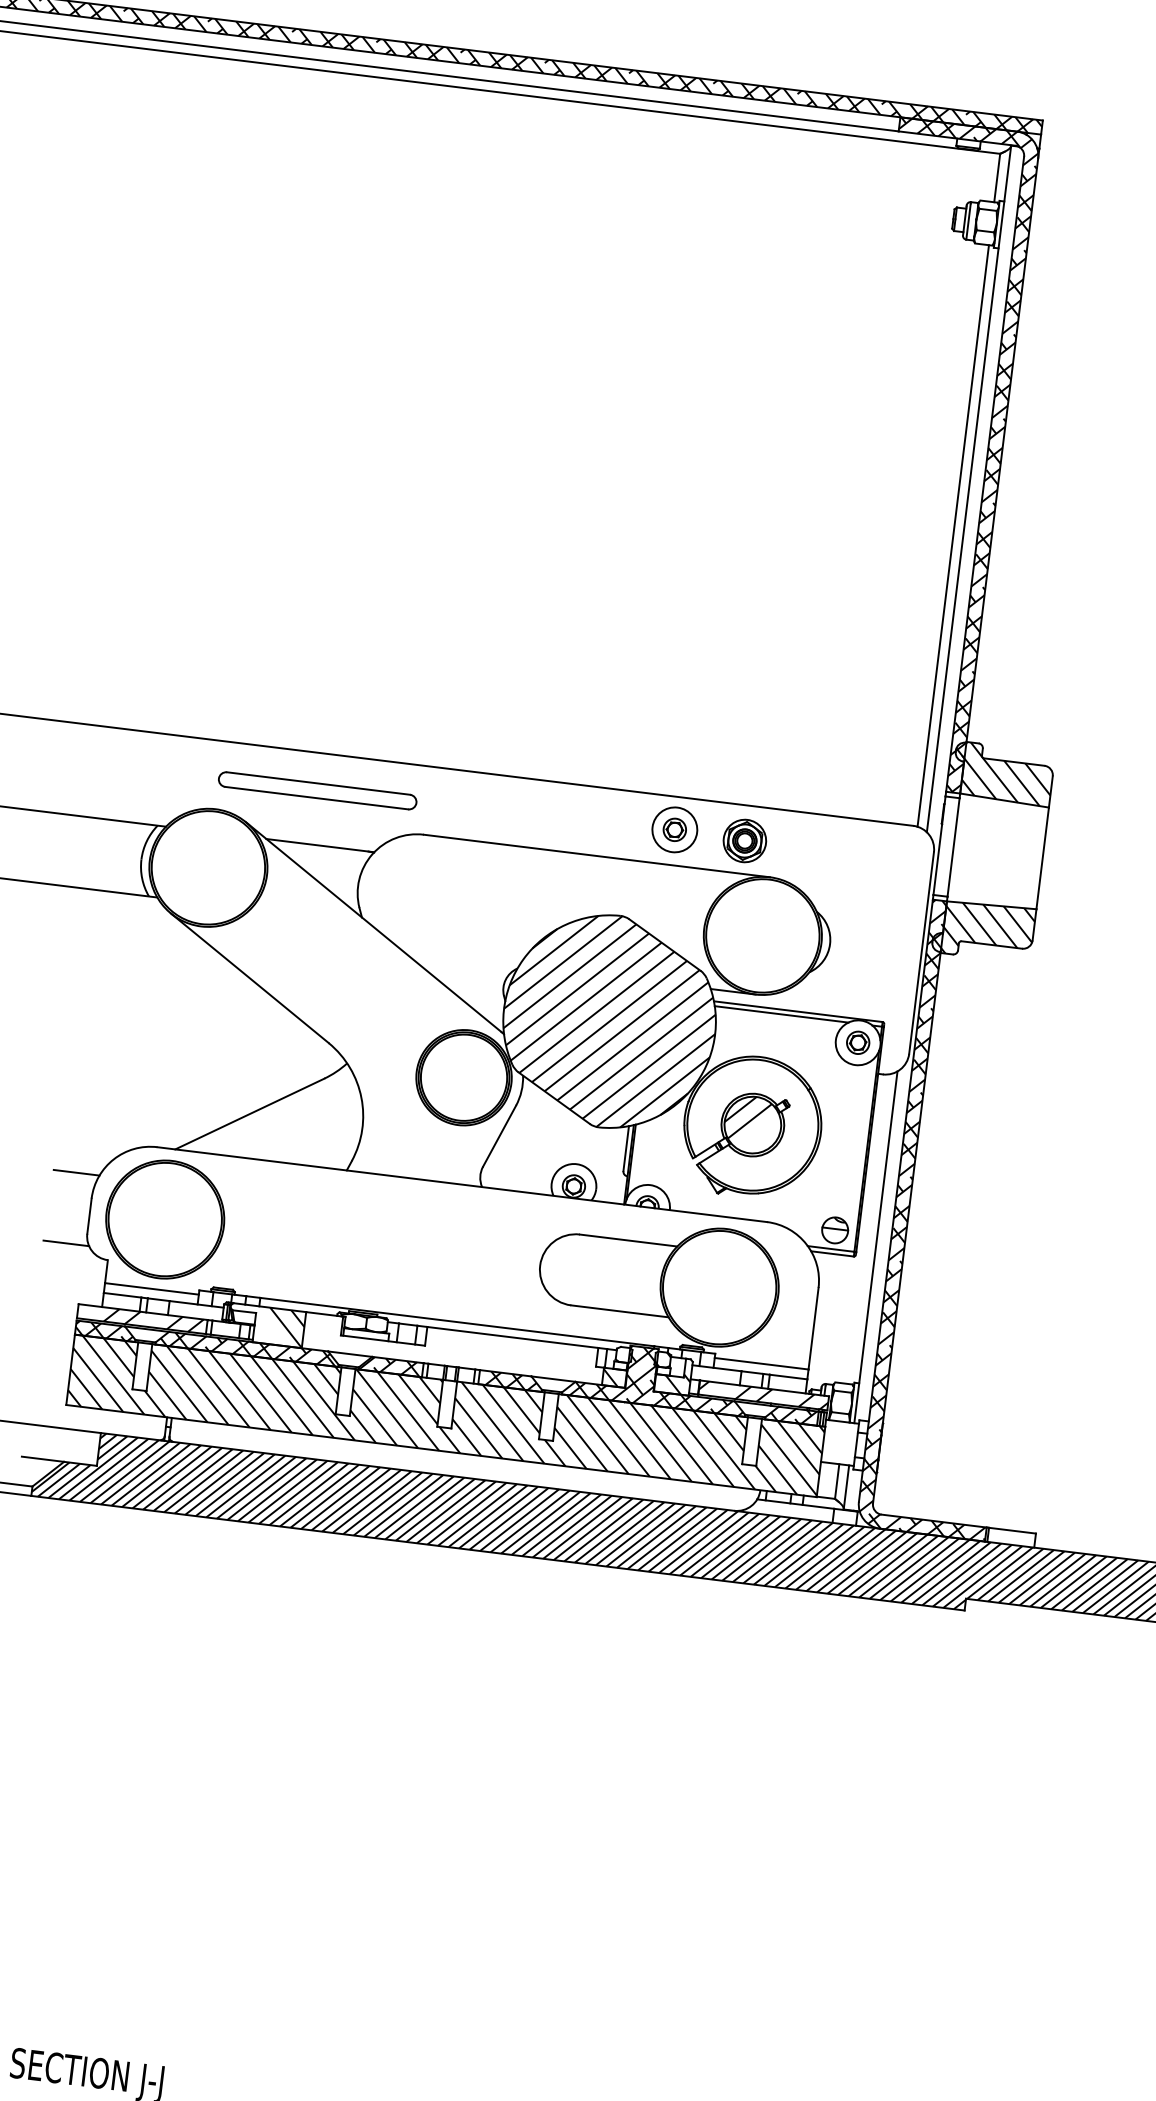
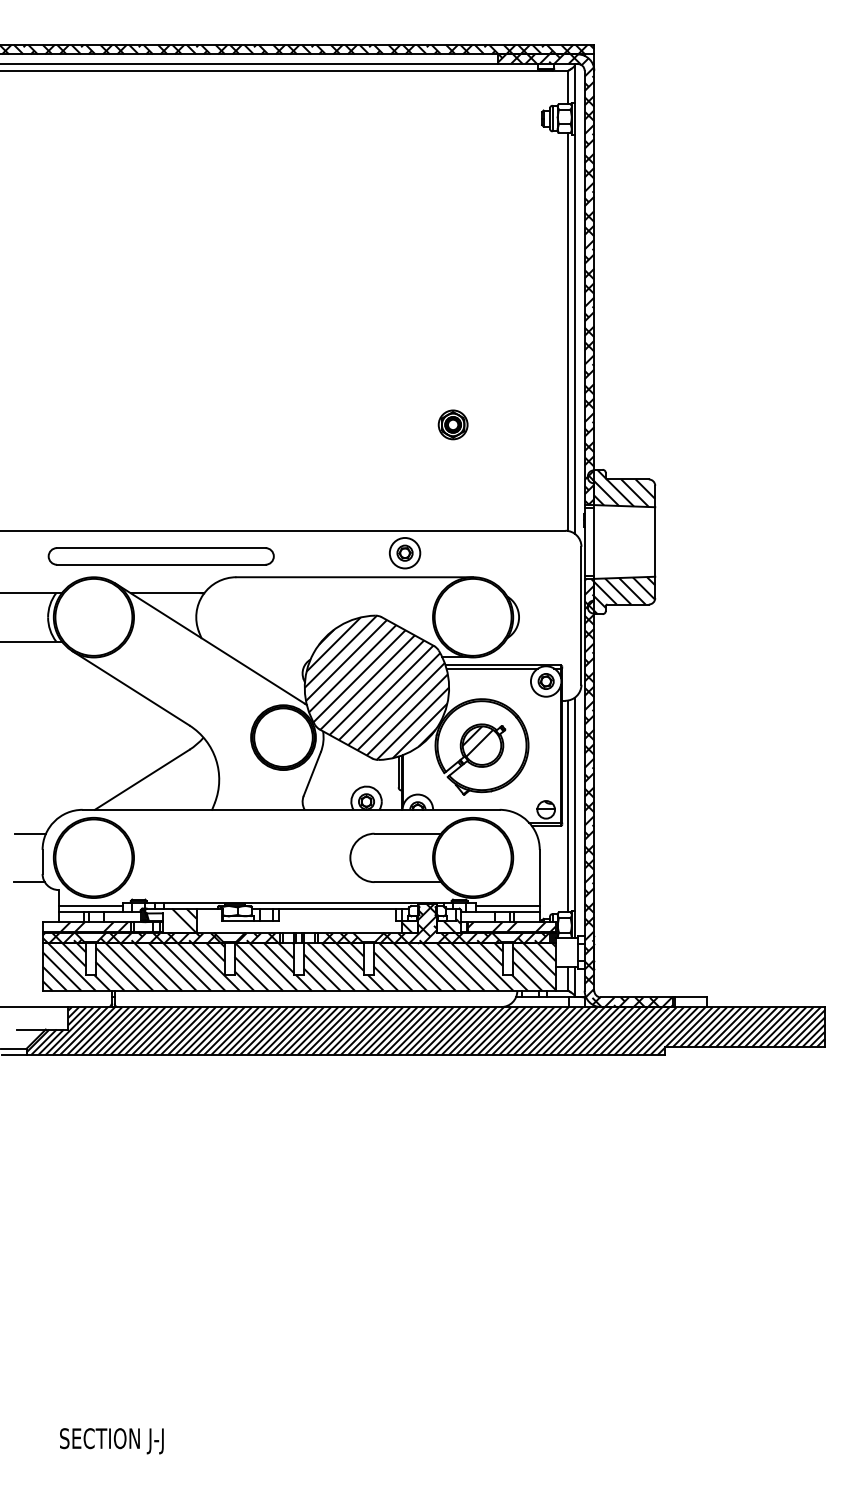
part: (316, 790) -> (160, 556), size x1.67
part: (744, 840) -> (452, 424), moved
line: (868, 1229) -> (568, 806), added

